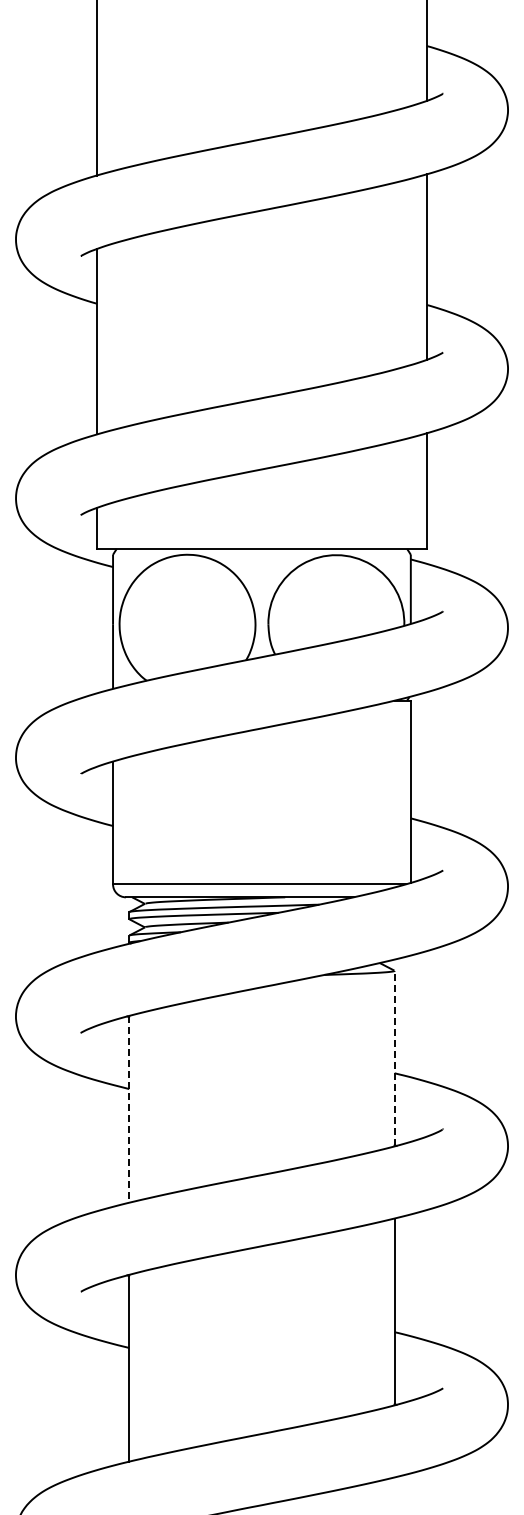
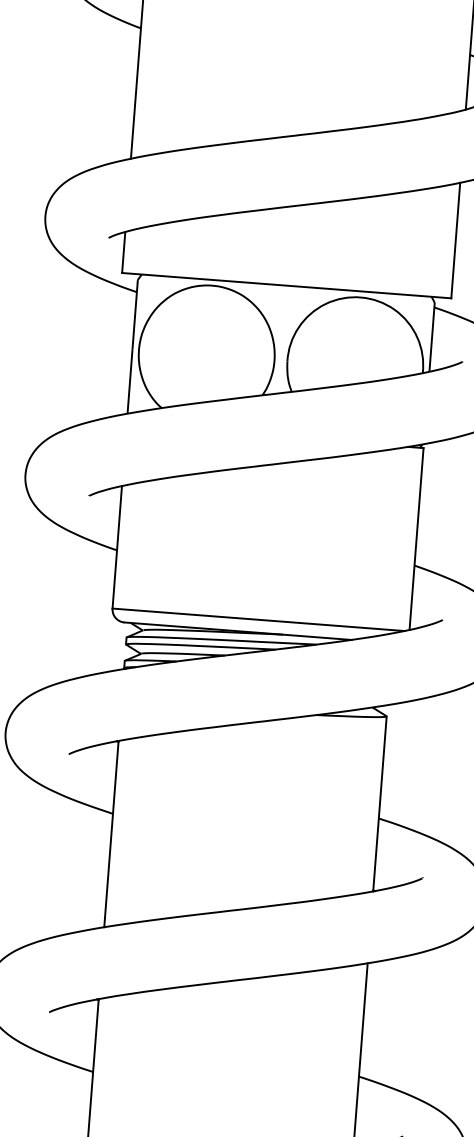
line: (394, 1058) -> (379, 803), dashed -> solid
line: (129, 1109) -> (111, 834), dashed -> solid

